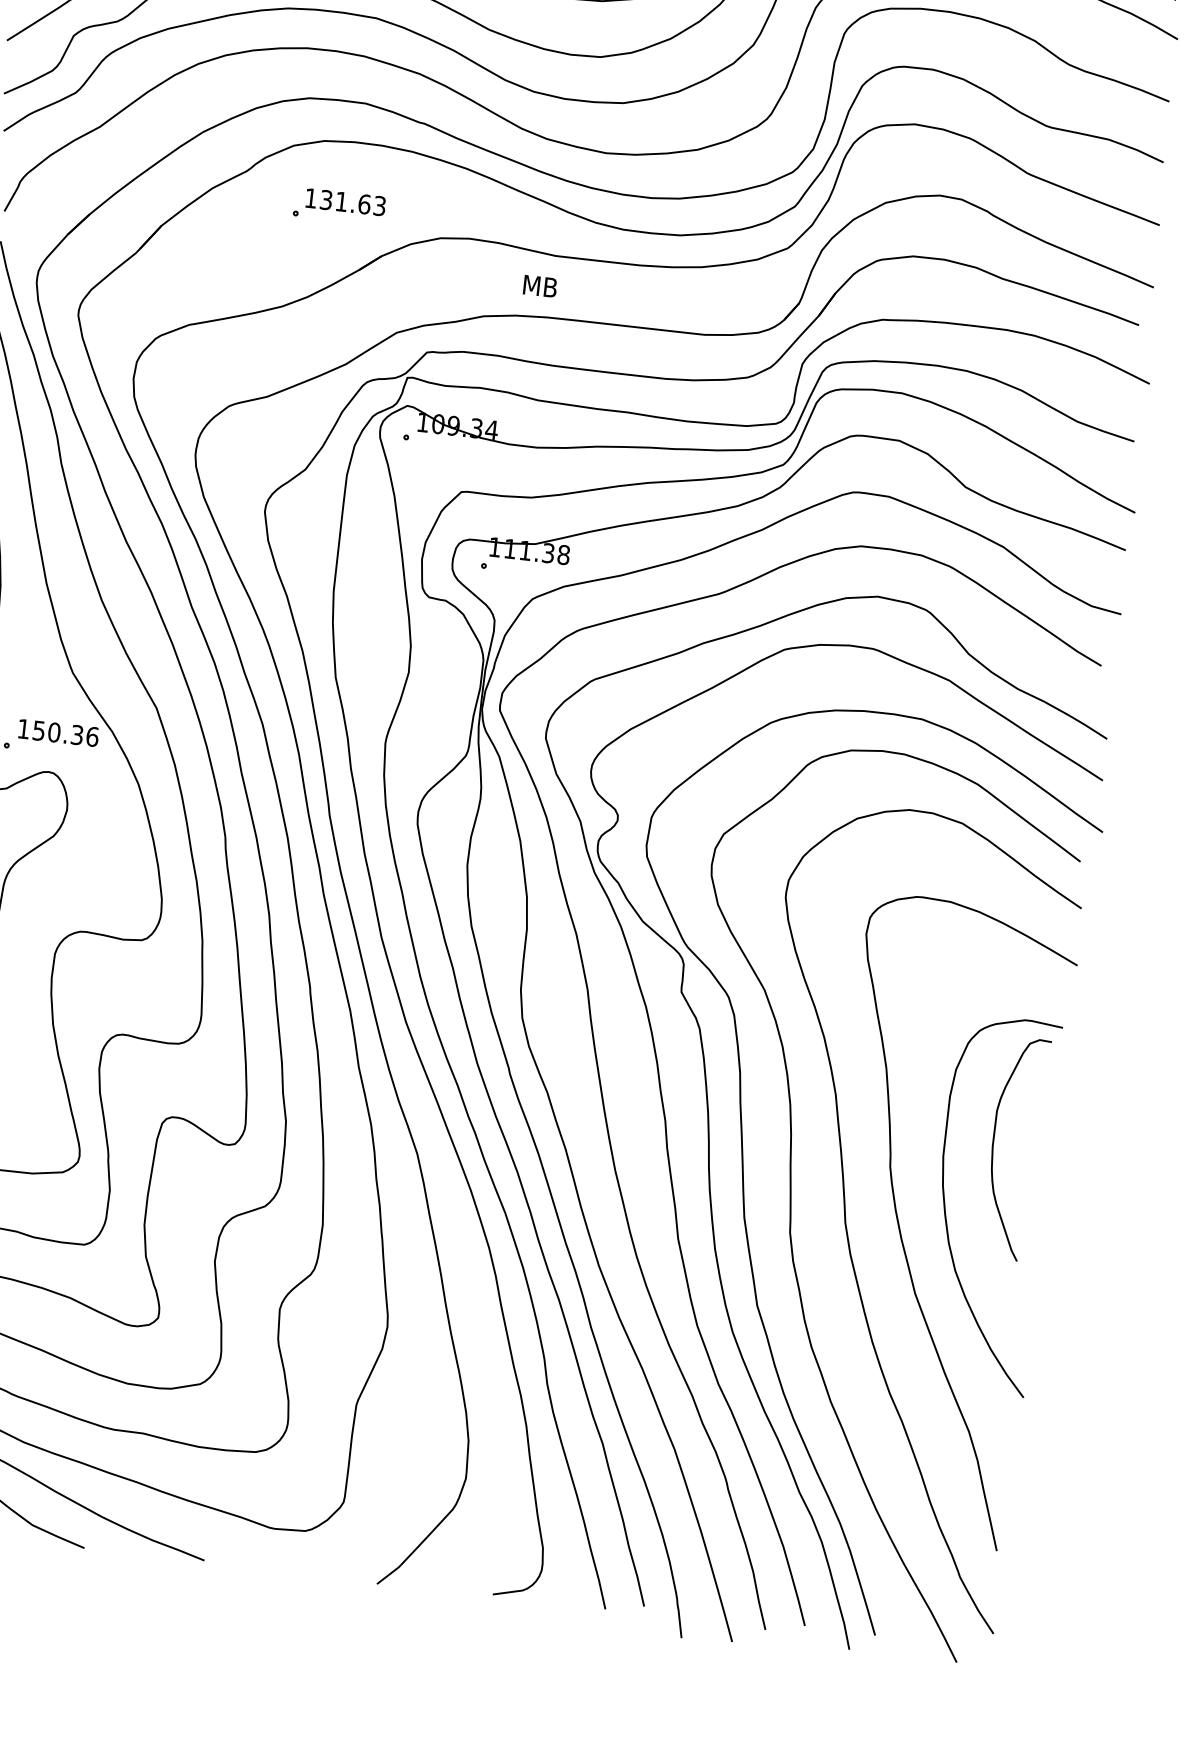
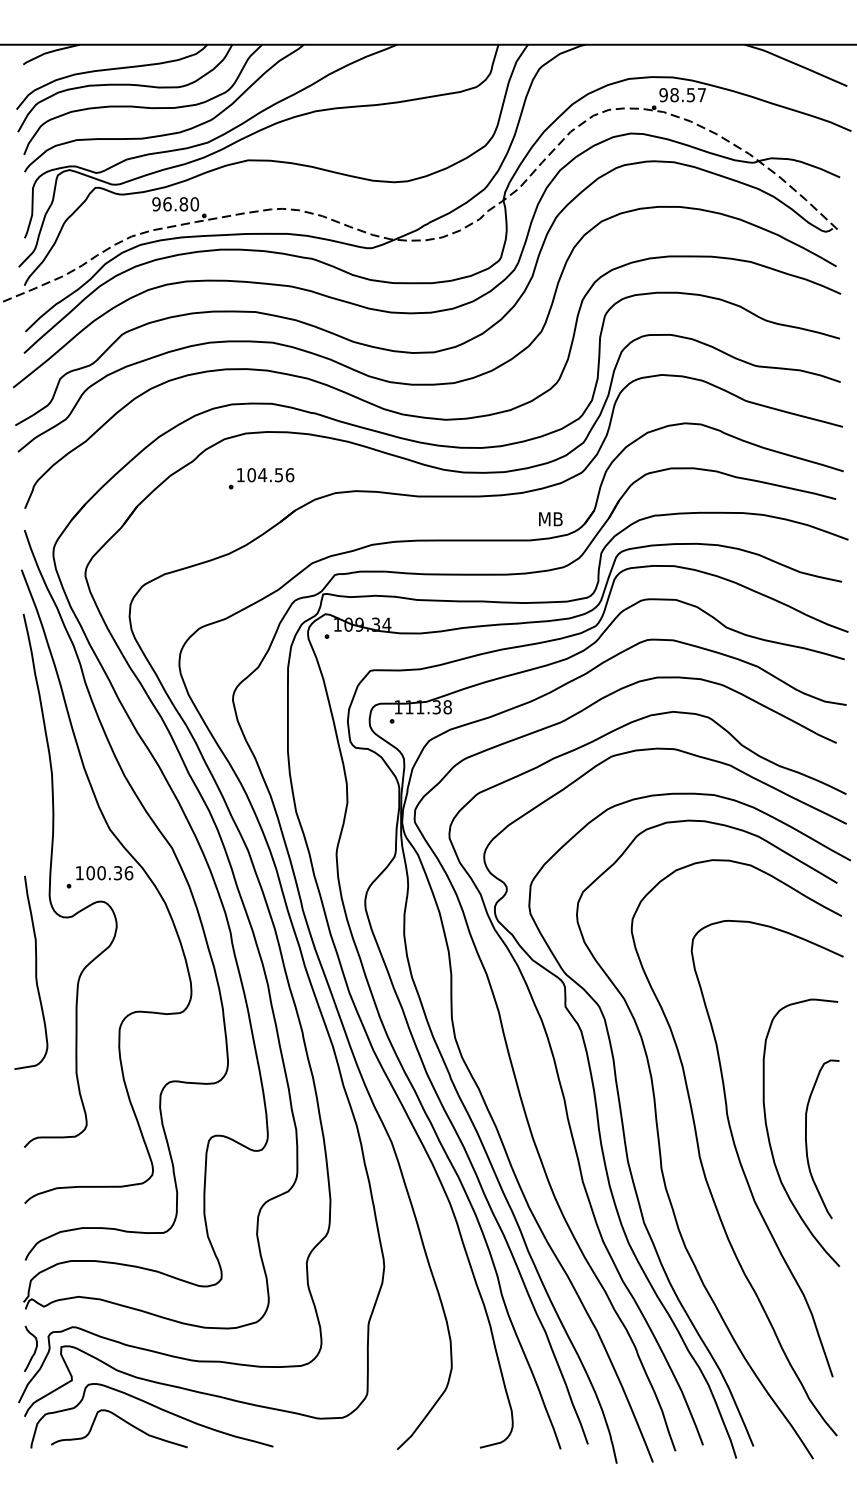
text: (352, 203) -> (270, 475), 131.63 -> 104.56
text: (539, 286) -> (550, 519), moved
text: (38, 731) -> (90, 873), 150.36 -> 100.36
curve: (994, 1152) -> (807, 1143), moved

